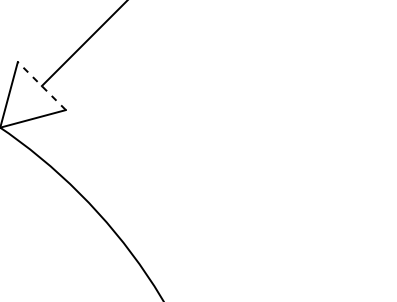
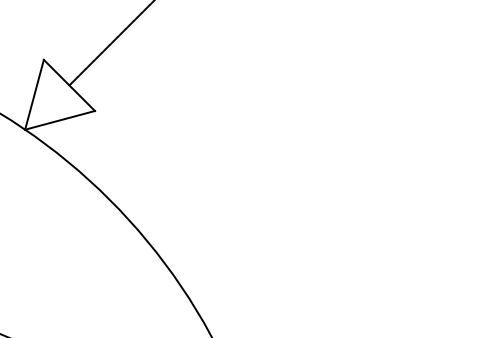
line: (41, 86) -> (69, 85), dashed -> solid

